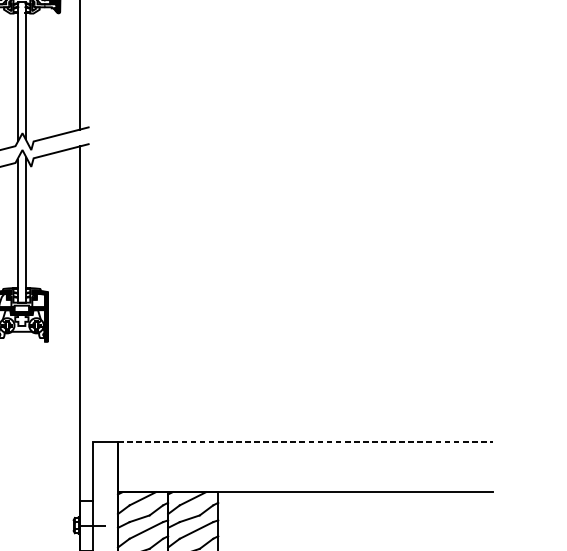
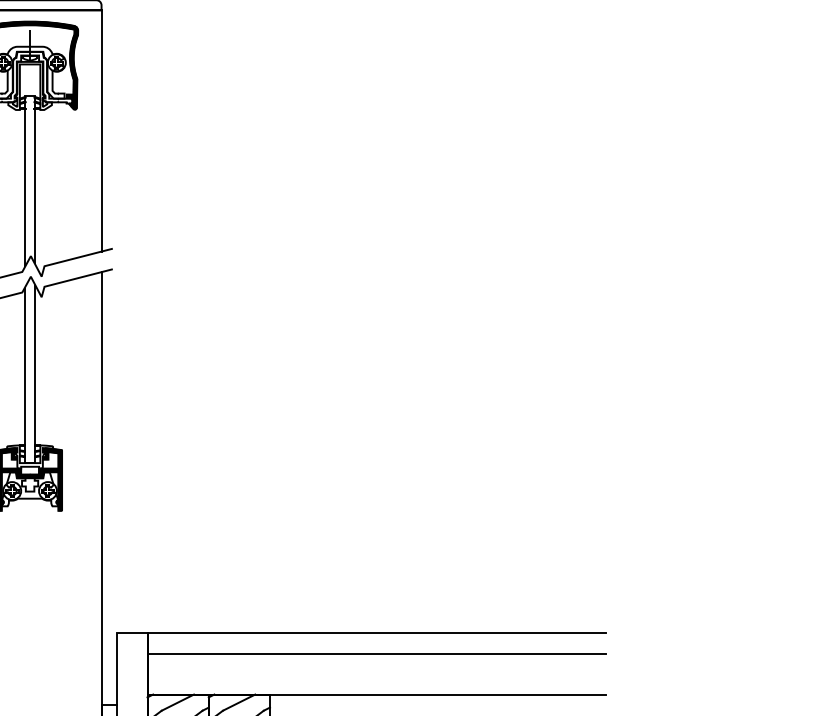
line: (306, 442) -> (377, 633), dashed -> solid
line: (305, 458) -> (376, 653), added

